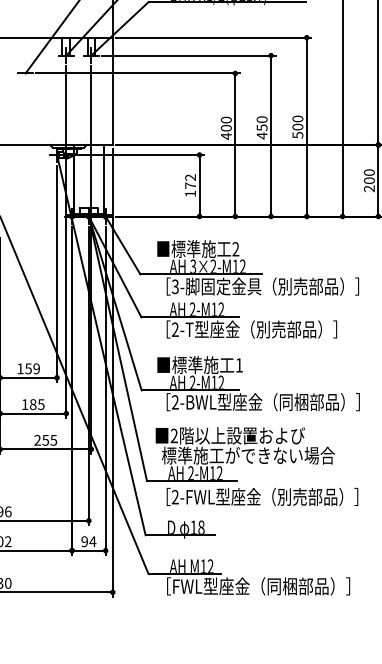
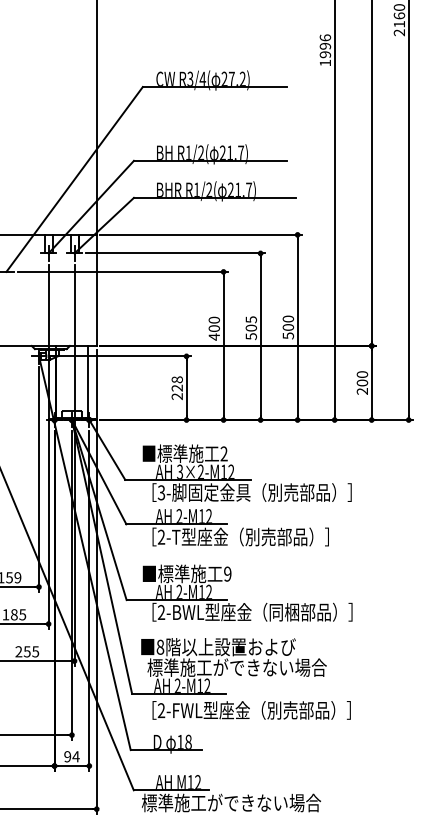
text: (262, 128) -> (251, 328), 450 -> 505
text: (189, 186) -> (176, 388), 172 -> 228
text: (239, 364) -> (227, 573), 1 -> 9
text: (174, 435) -> (160, 646), 2 -> 8
text: (252, 585) -> (241, 802), ［FWL型座金（同梱部品）］ -> 標準施工ができない場合

